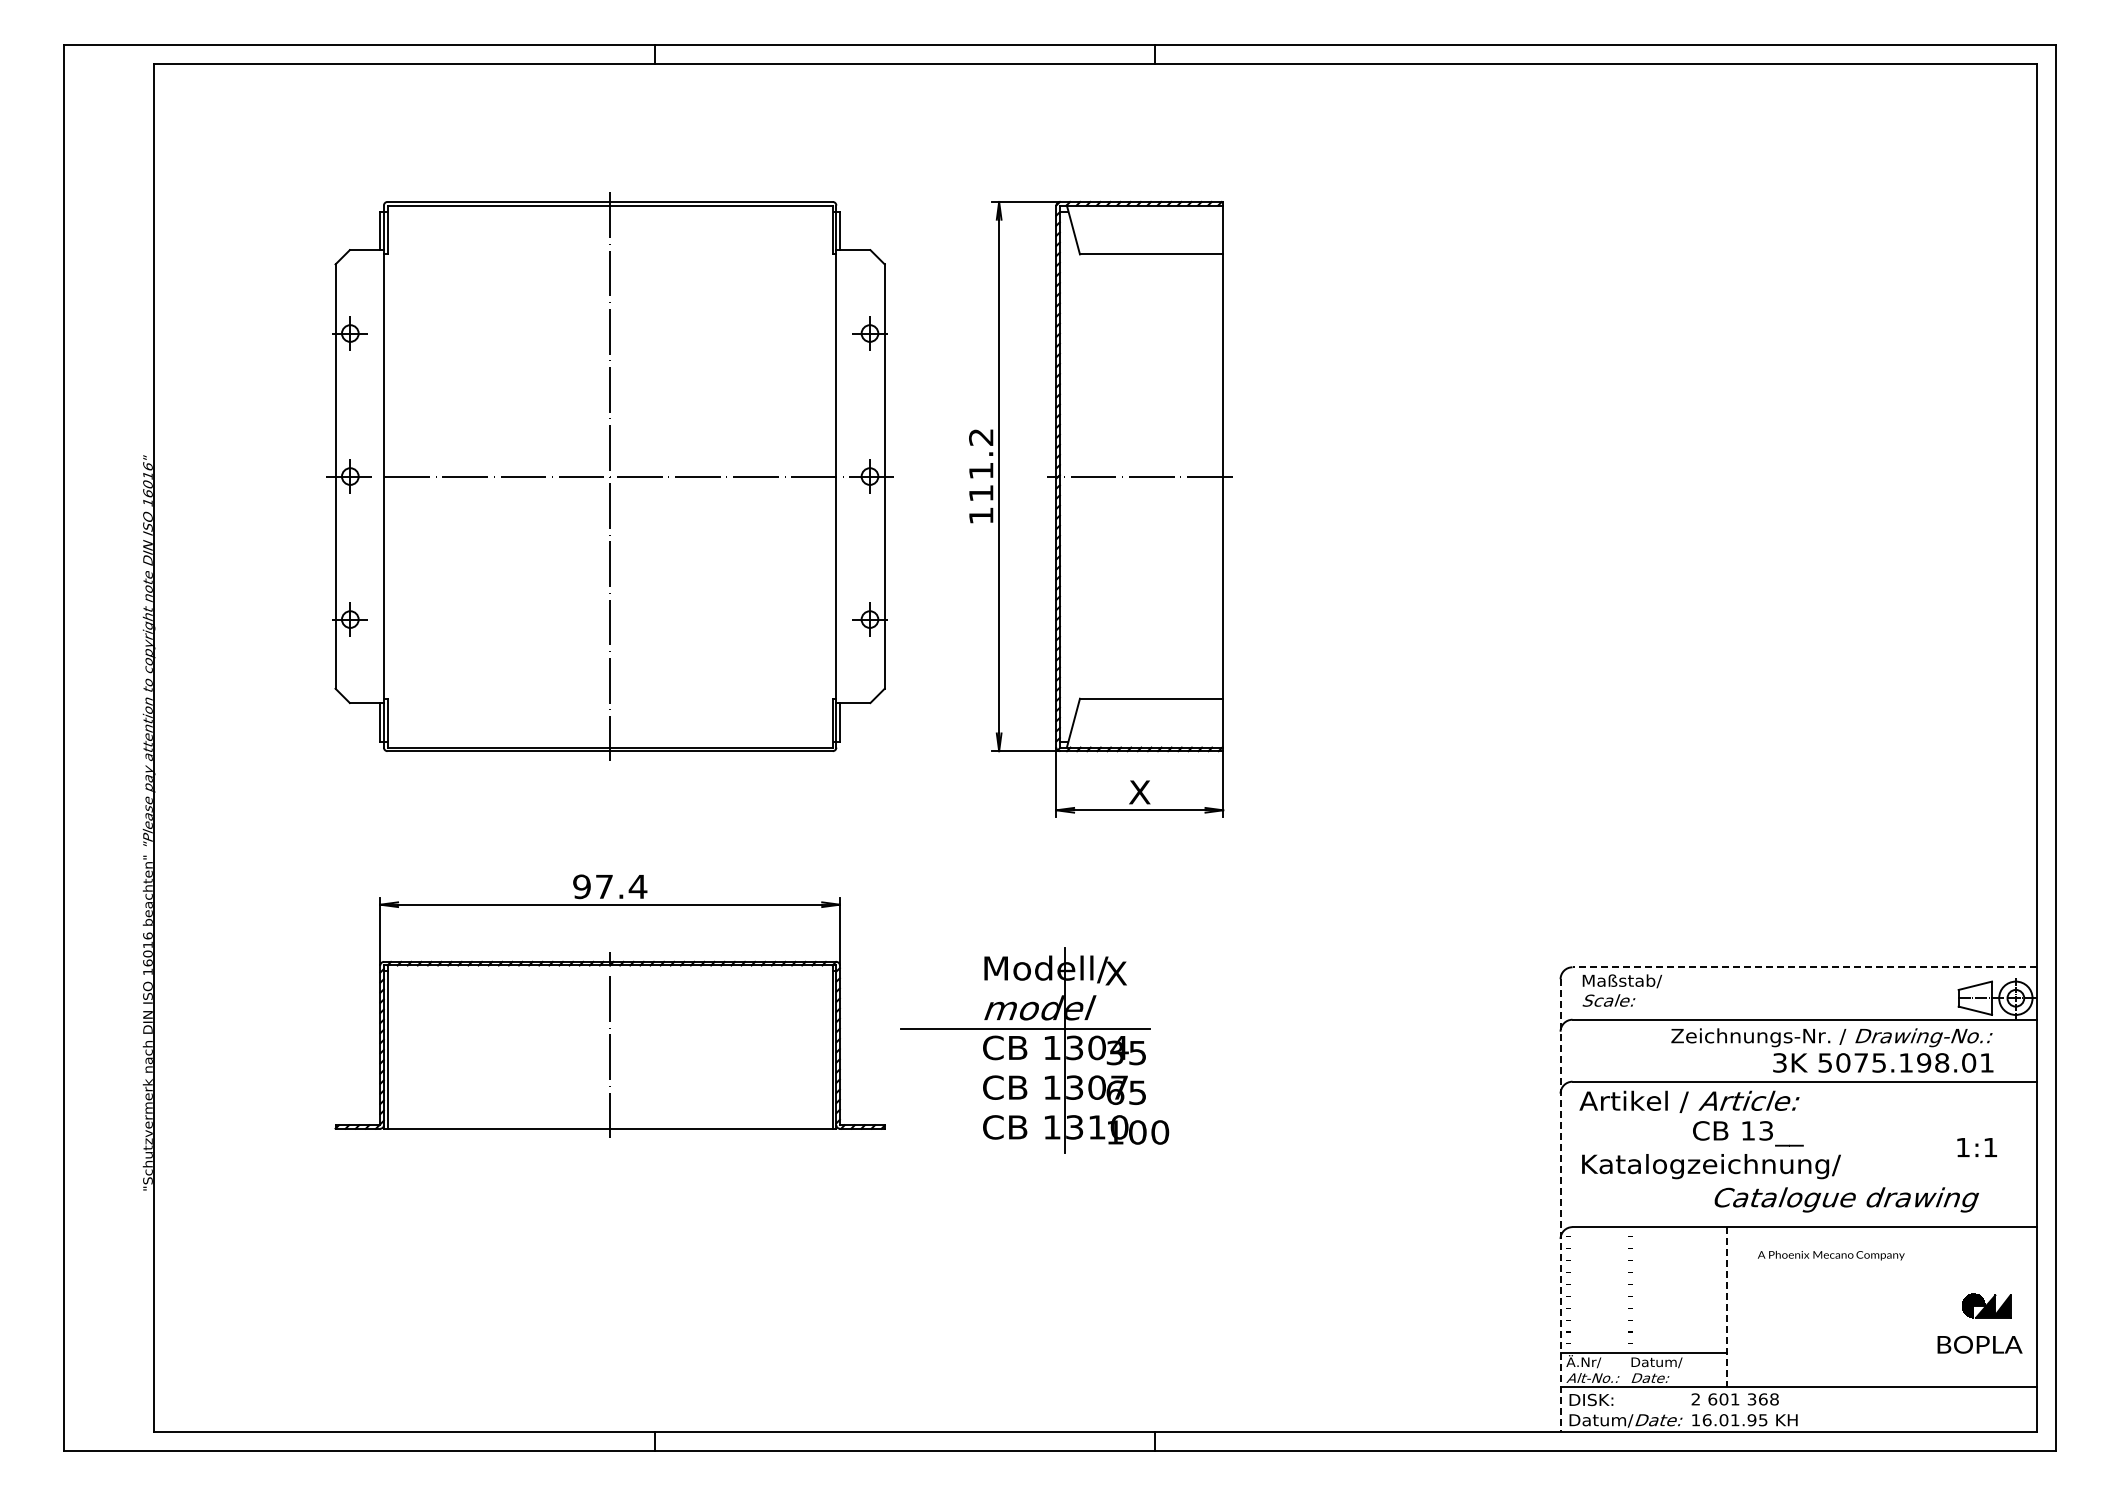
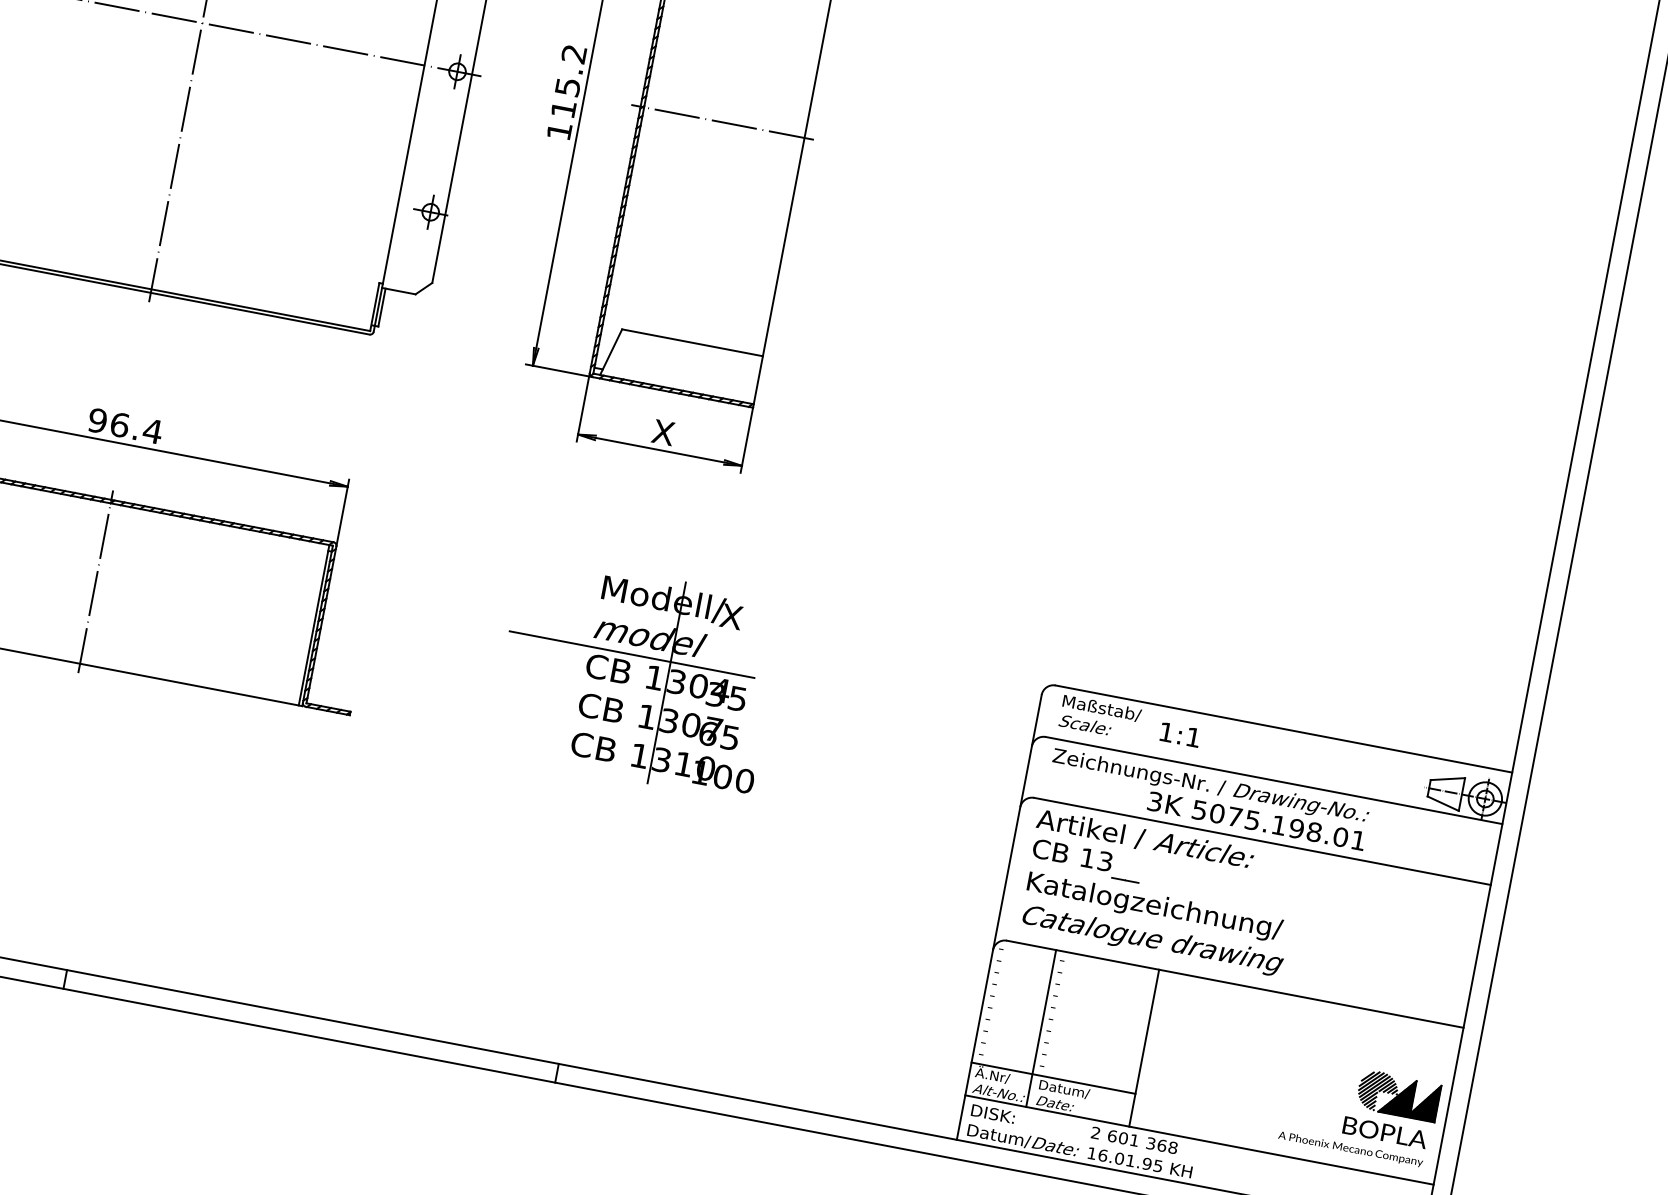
text: (981, 470) -> (568, 86), 111.2 -> 115.2
text: (604, 886) -> (119, 424), 97.4 -> 96.4
line: (1804, 967) -> (1283, 729), dashed -> solid
text: (1832, 1050) -> (1209, 799), moved
part: (1027, 1052) -> (629, 677), moved
text: (1748, 1133) -> (1087, 860), moved
text: (1976, 1147) -> (1179, 734), moved
text: (1846, 1199) -> (1152, 940), moved
line: (1560, 1206) -> (999, 918), dashed -> solid
text: (1831, 1255) -> (1350, 1149), moved
part: (1986, 1305) -> (1398, 1095), size x1.67
line: (1622, 1306) -> (1041, 1028), added
line: (1727, 1306) -> (1144, 1047), dashed -> solid

